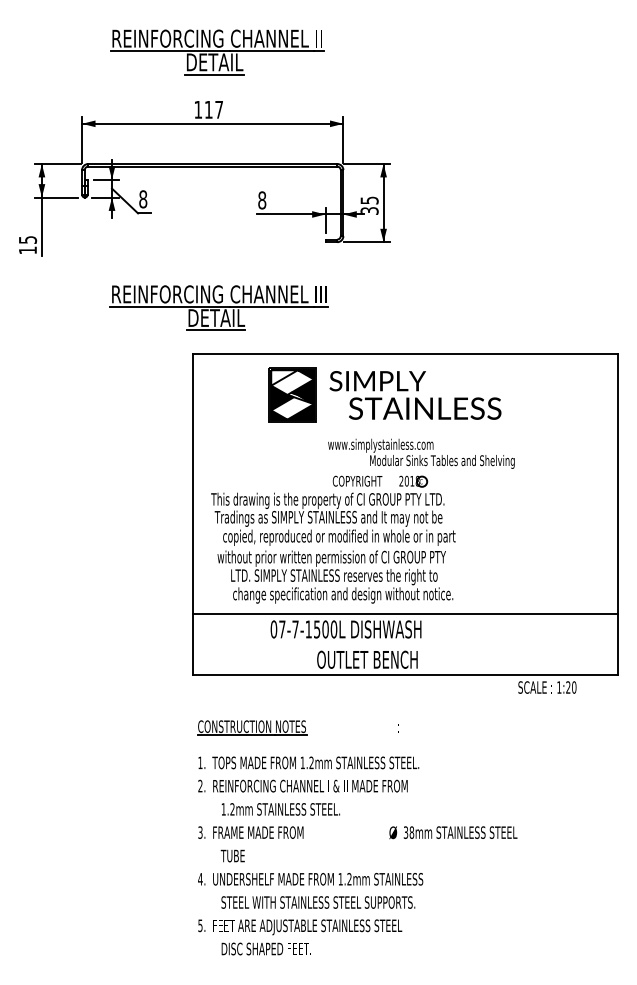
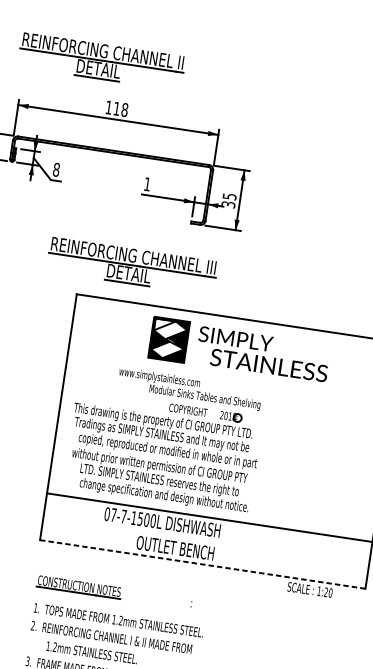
part: (217, 52) -> (101, 61), moved
text: (219, 109) -> (125, 109), 117 -> 118
text: (262, 200) -> (147, 184), 8 -> 1
part: (218, 307) -> (131, 265), moved
part: (384, 394) -> (239, 350), moved
text: (421, 453) -> (189, 388), moved
line: (405, 675) -> (202, 564), solid -> dashed

